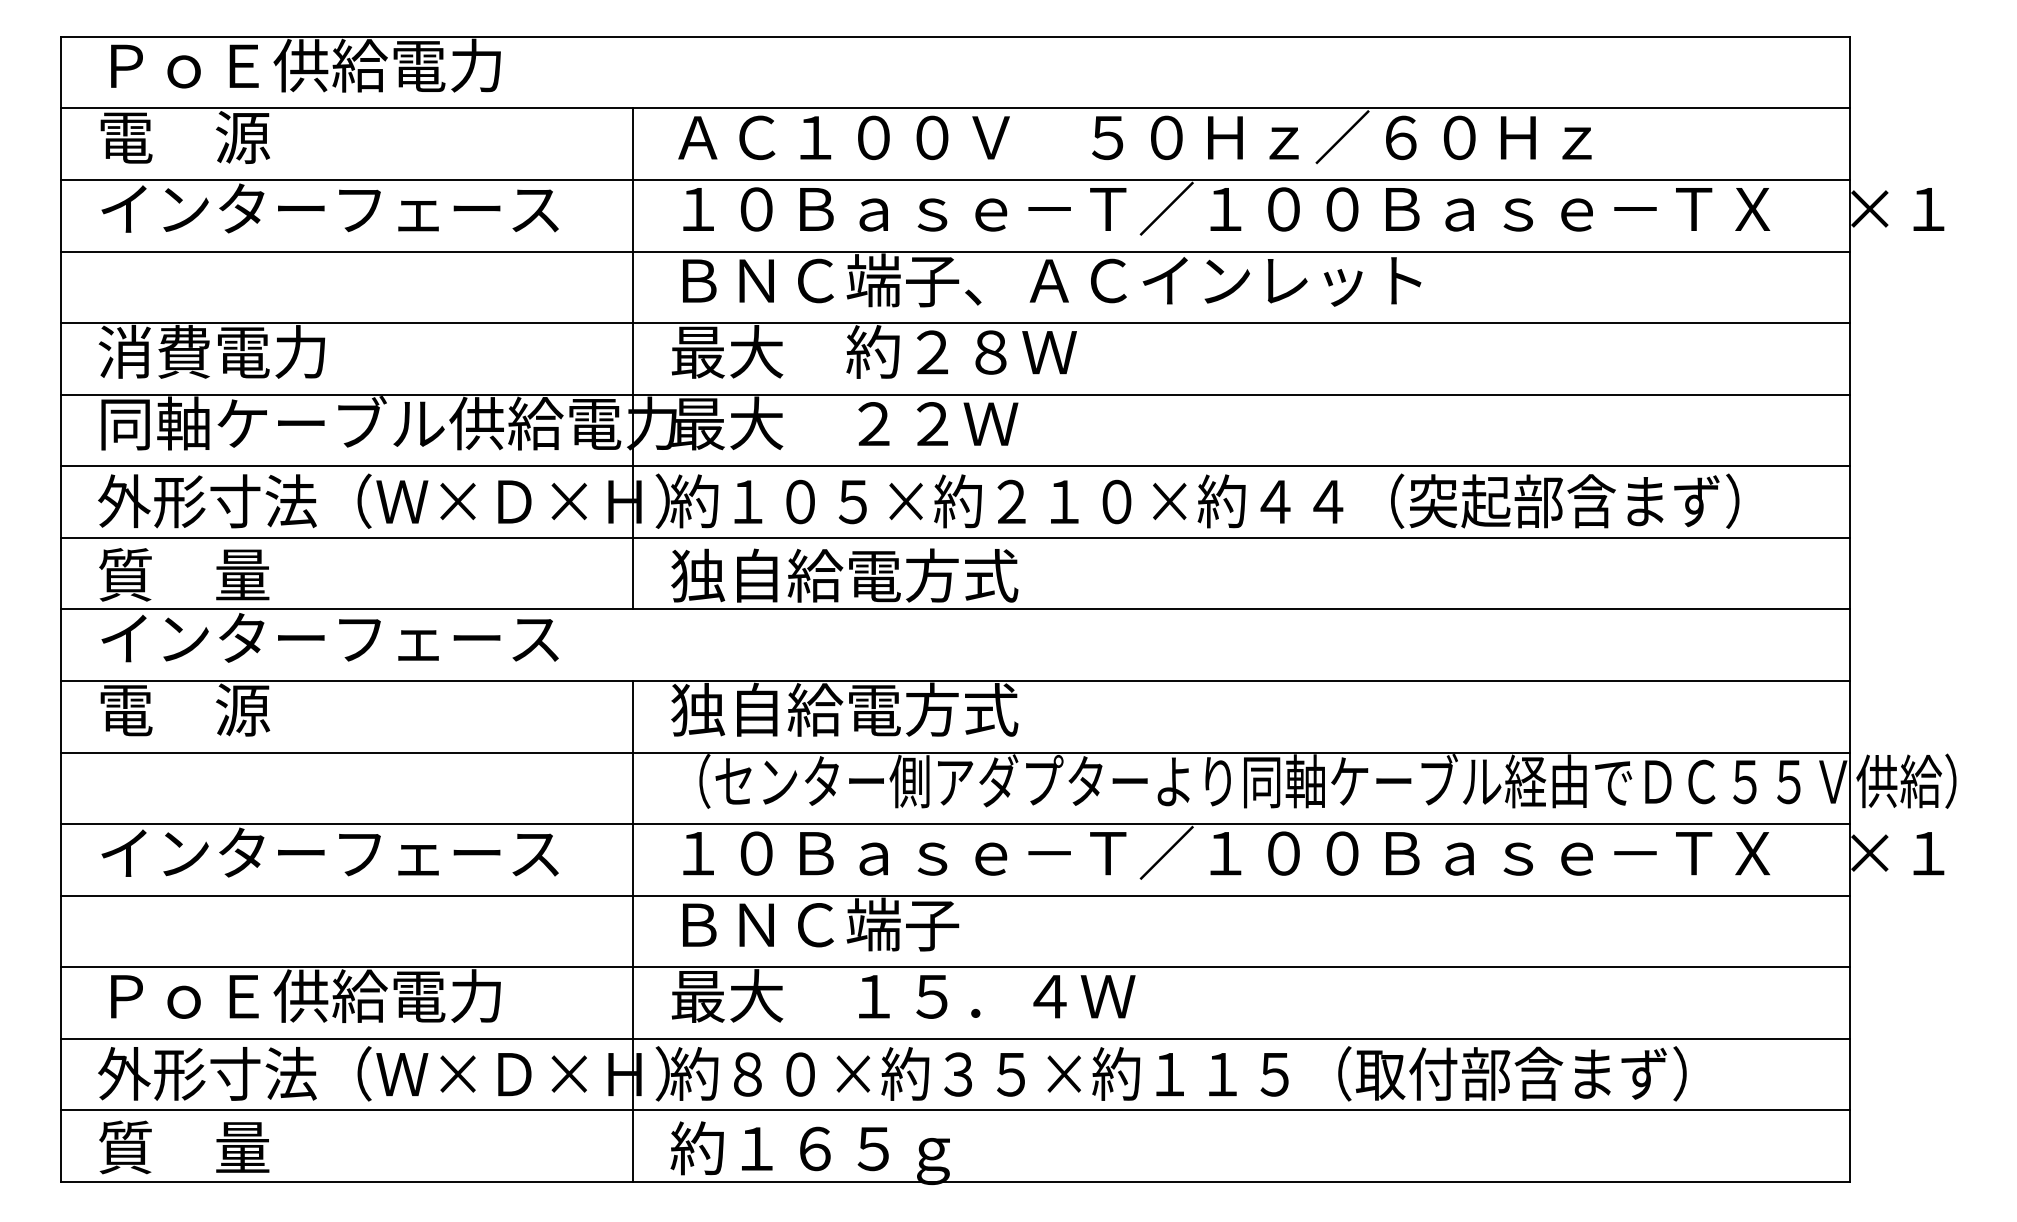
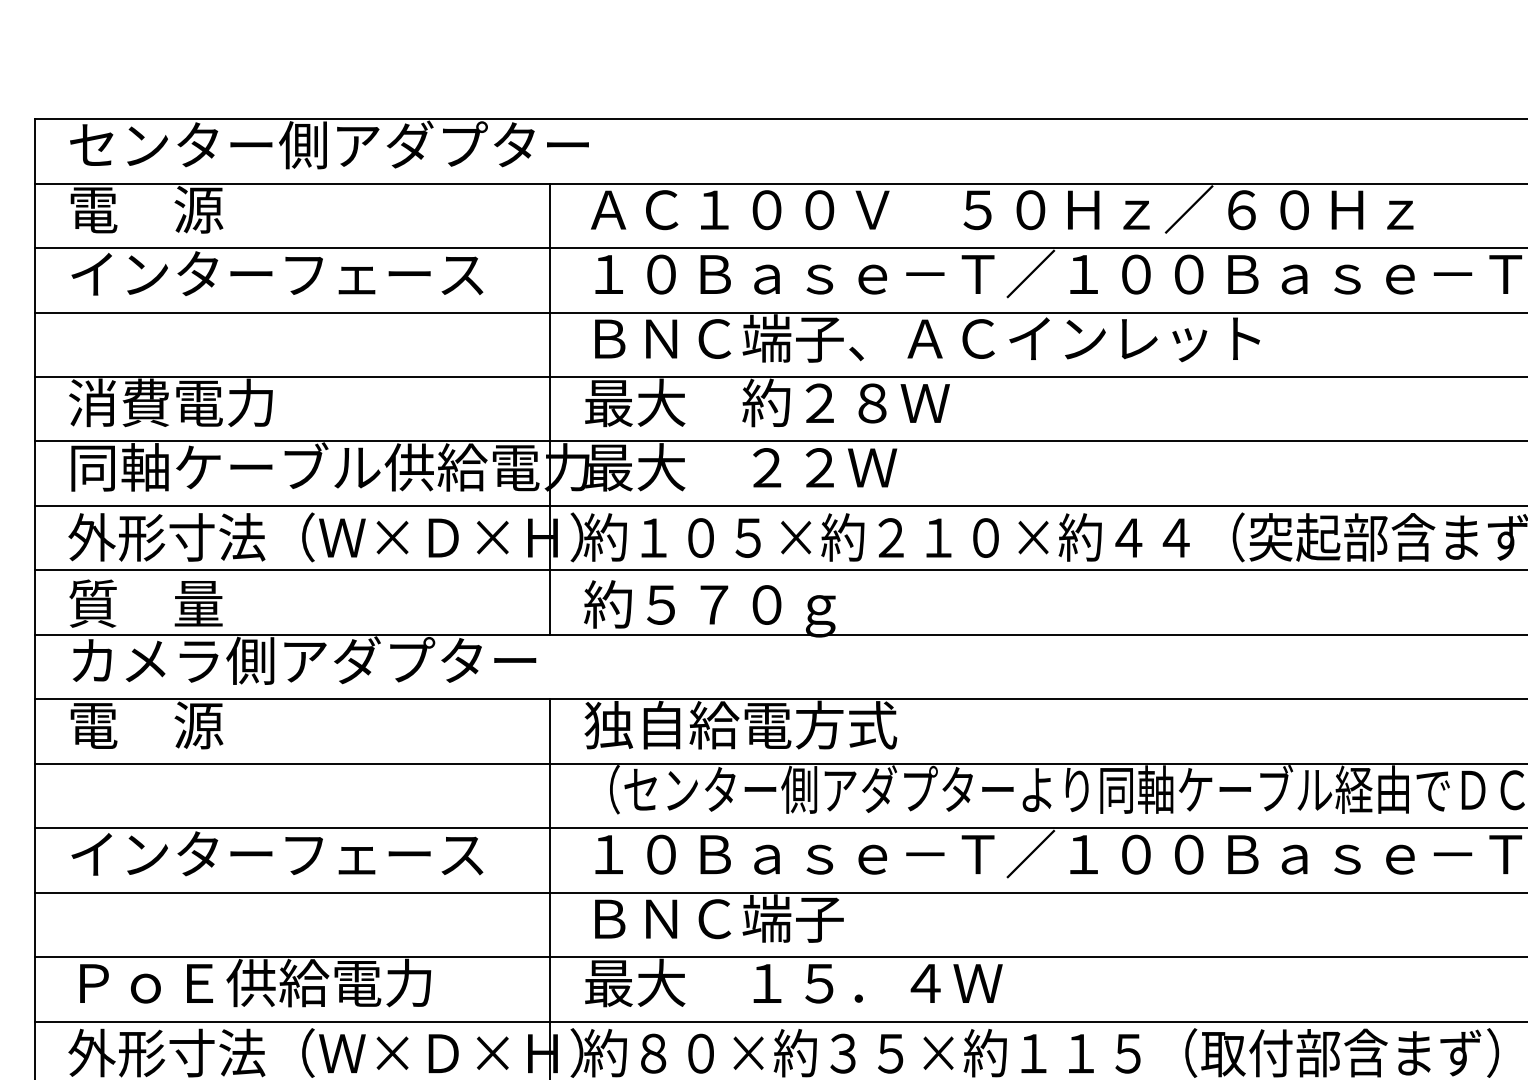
text: (388, 65) -> (329, 144), ＰｏＥ供給電力 -> センター側アダプター
text: (844, 580) -> (740, 608), 独自給電方式 -> 約５７０ｇ
text: (359, 638) -> (303, 660), インターフェース -> カメラ側アダプター

